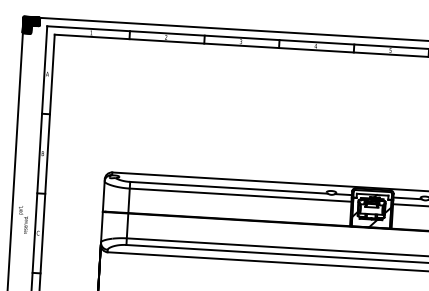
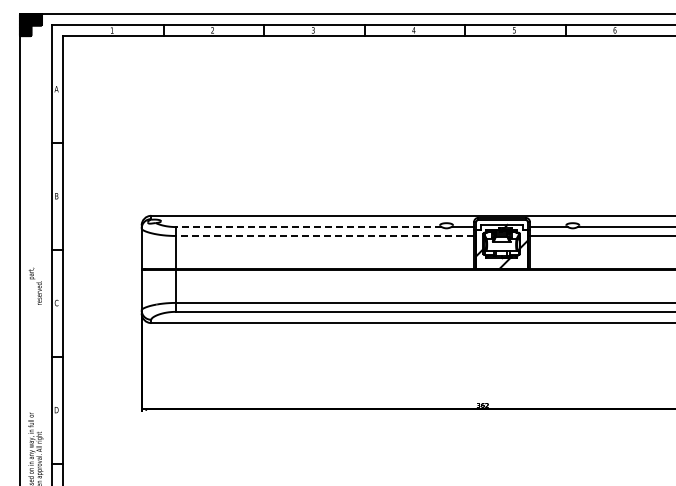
line: (228, 188) -> (308, 227), solid -> dashed
line: (240, 194) -> (324, 235), solid -> dashed

